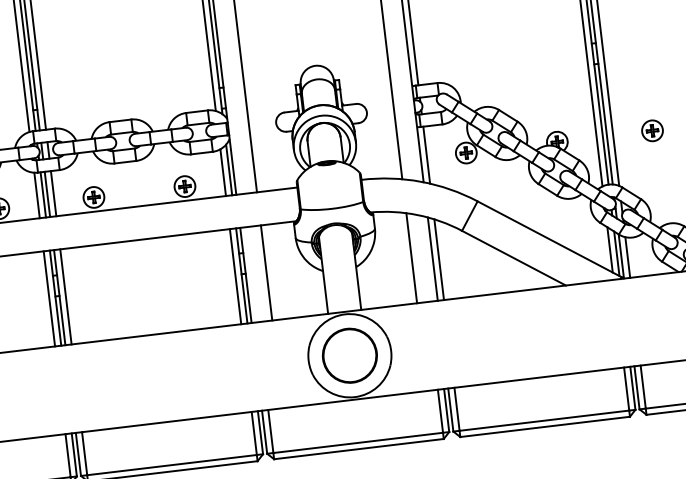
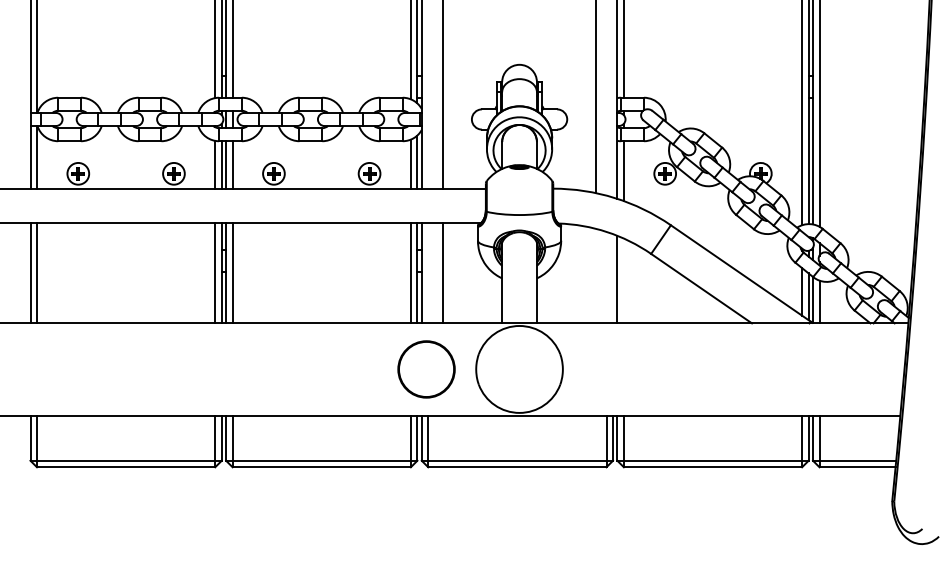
part: (652, 130) -> (860, 173), removed
line: (411, 257) -> (595, 275), removed
line: (438, 259) -> (623, 280), removed
circle: (349, 355) -> (426, 369), moved

